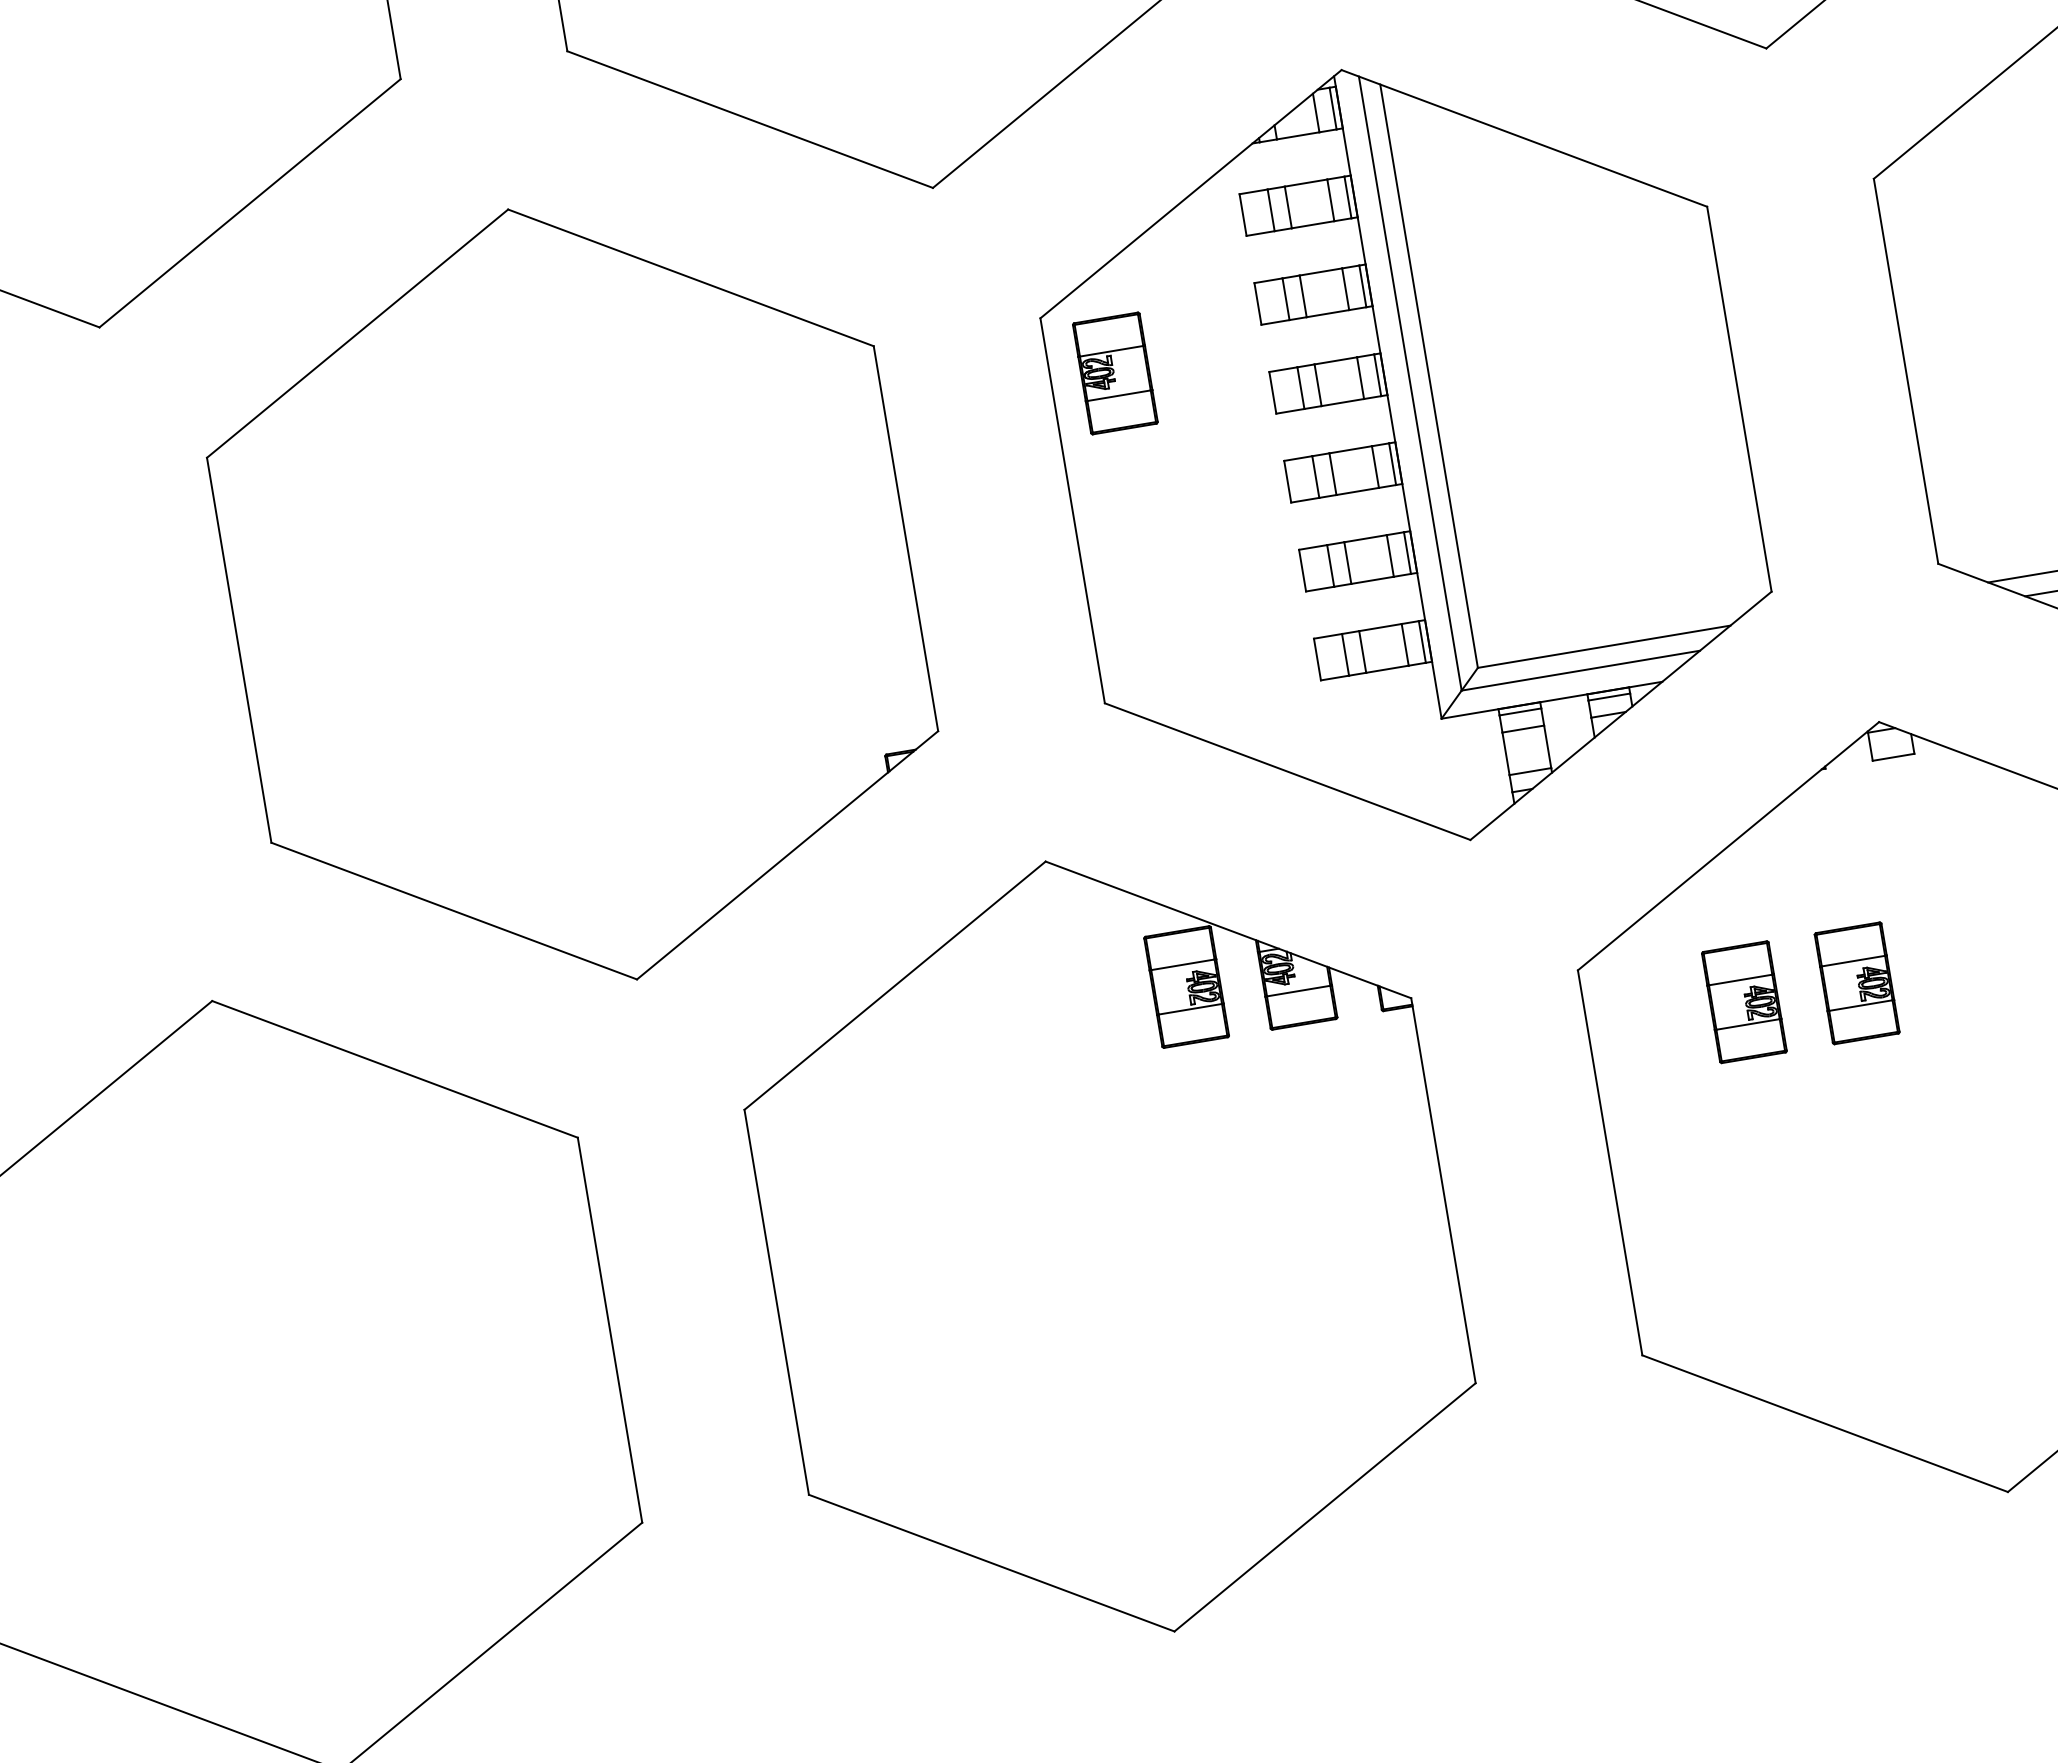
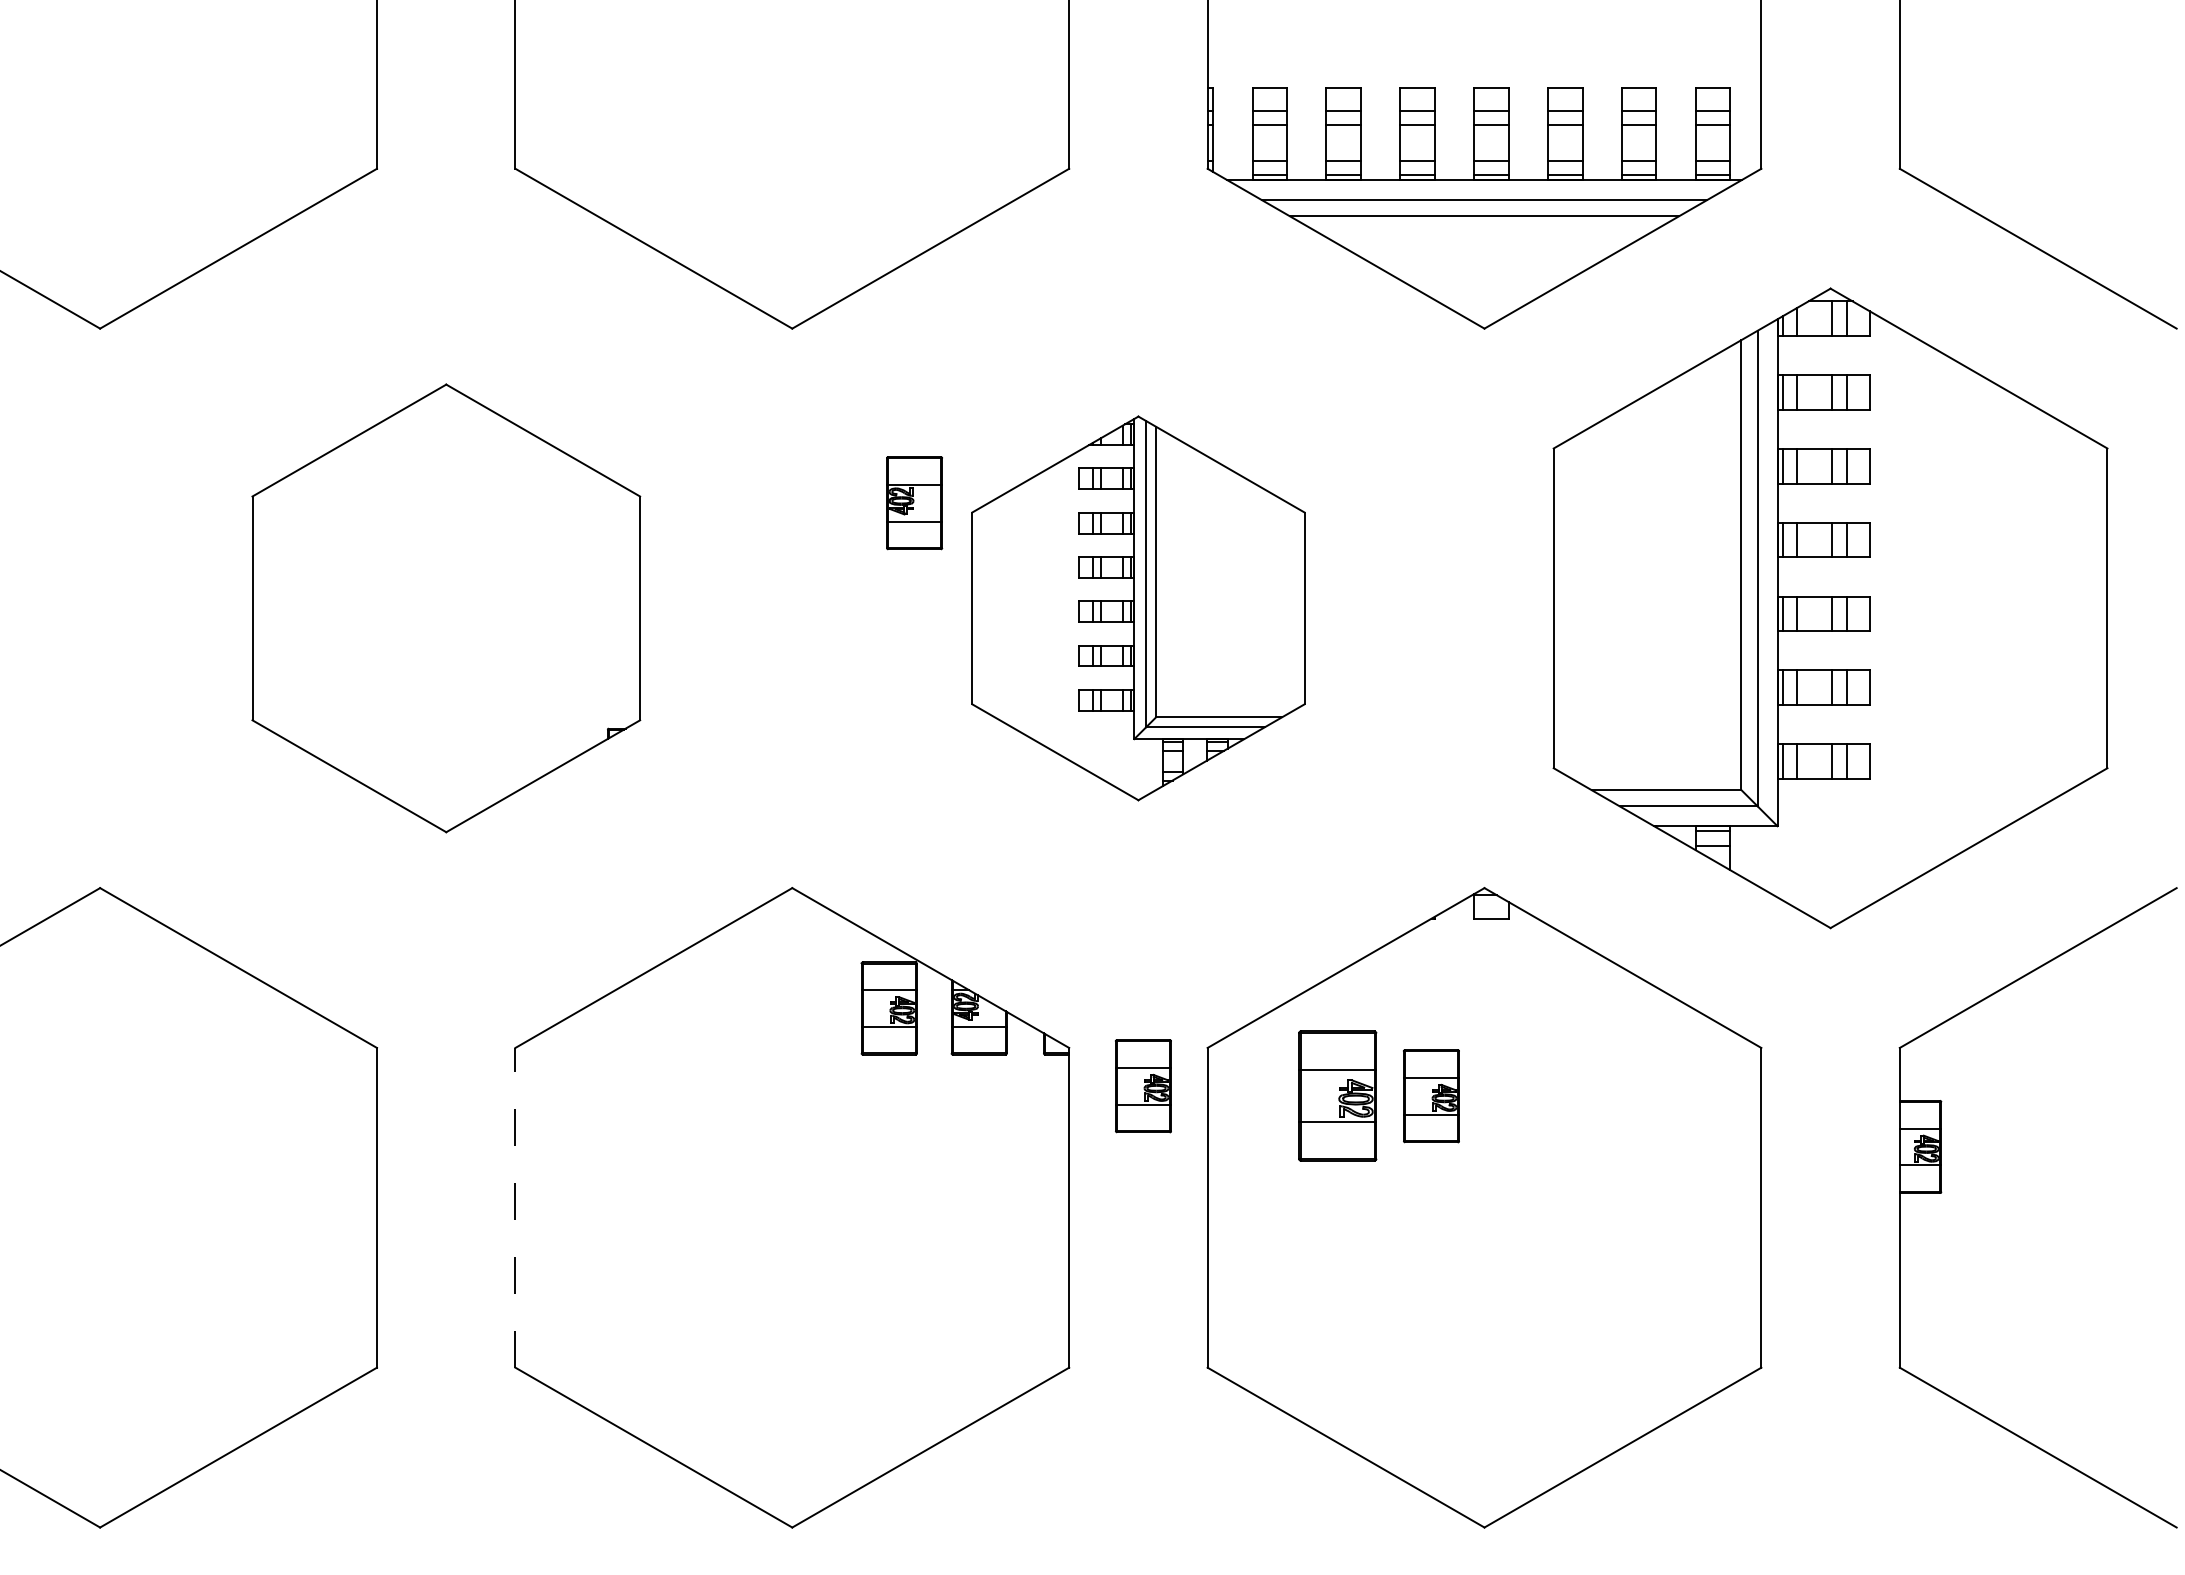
part: (1406, 455) -> (1138, 608), size x0.6
part: (572, 594) -> (446, 608), size x0.7
part: (1744, 1002) -> (1337, 1096), size x1.4
part: (1508, 1029) -> (1143, 1086), added
line: (776, 1301) -> (515, 1207), solid -> dashed

